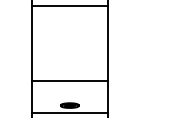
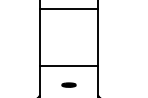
line: (69, 112) -> (68, 90), removed

